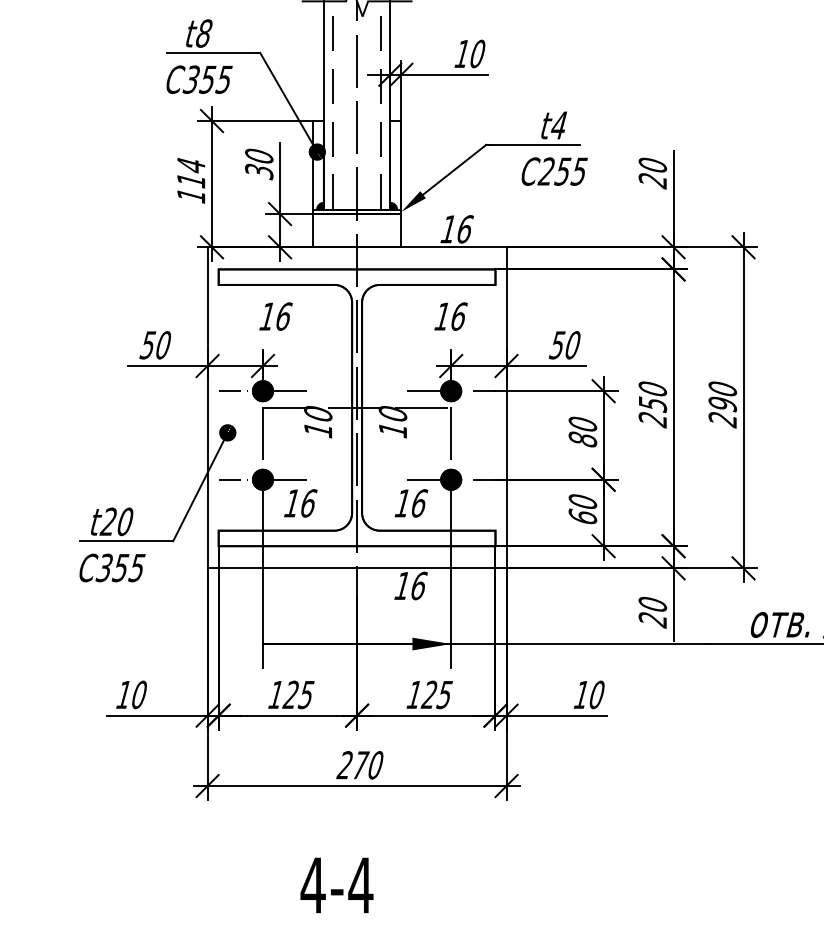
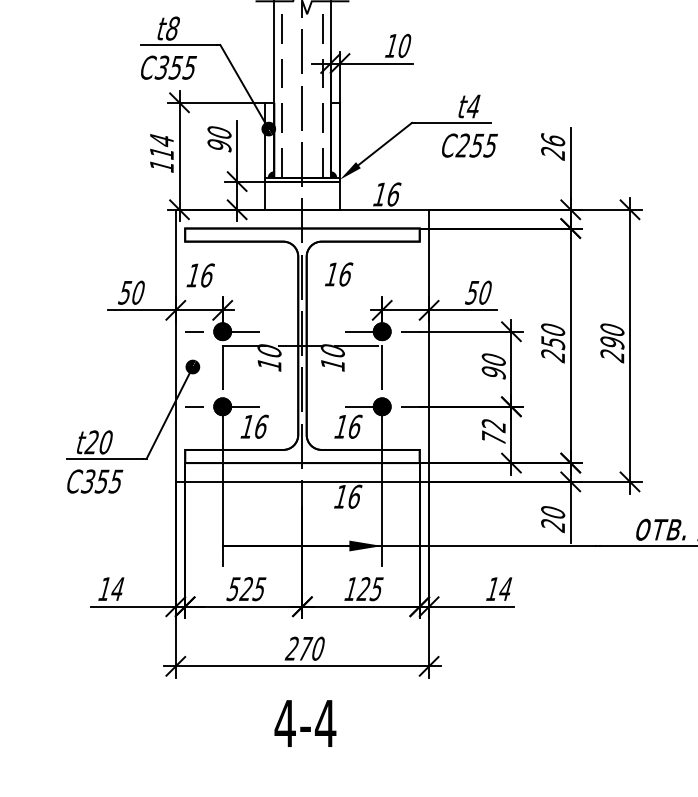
text: (652, 164) -> (552, 139), 20 -> 26
text: (259, 172) -> (219, 146), 30 -> 90
text: (275, 316) -> (200, 275), moved
text: (451, 316) -> (339, 274), moved
text: (582, 439) -> (493, 372), 80 -> 90
text: (582, 508) -> (493, 431), 60 -> 72
text: (138, 695) -> (117, 589), 10 -> 14
text: (275, 695) -> (233, 589), 125 -> 525
text: (596, 695) -> (505, 589), 10 -> 14
text: (337, 885) -> (305, 723), moved

